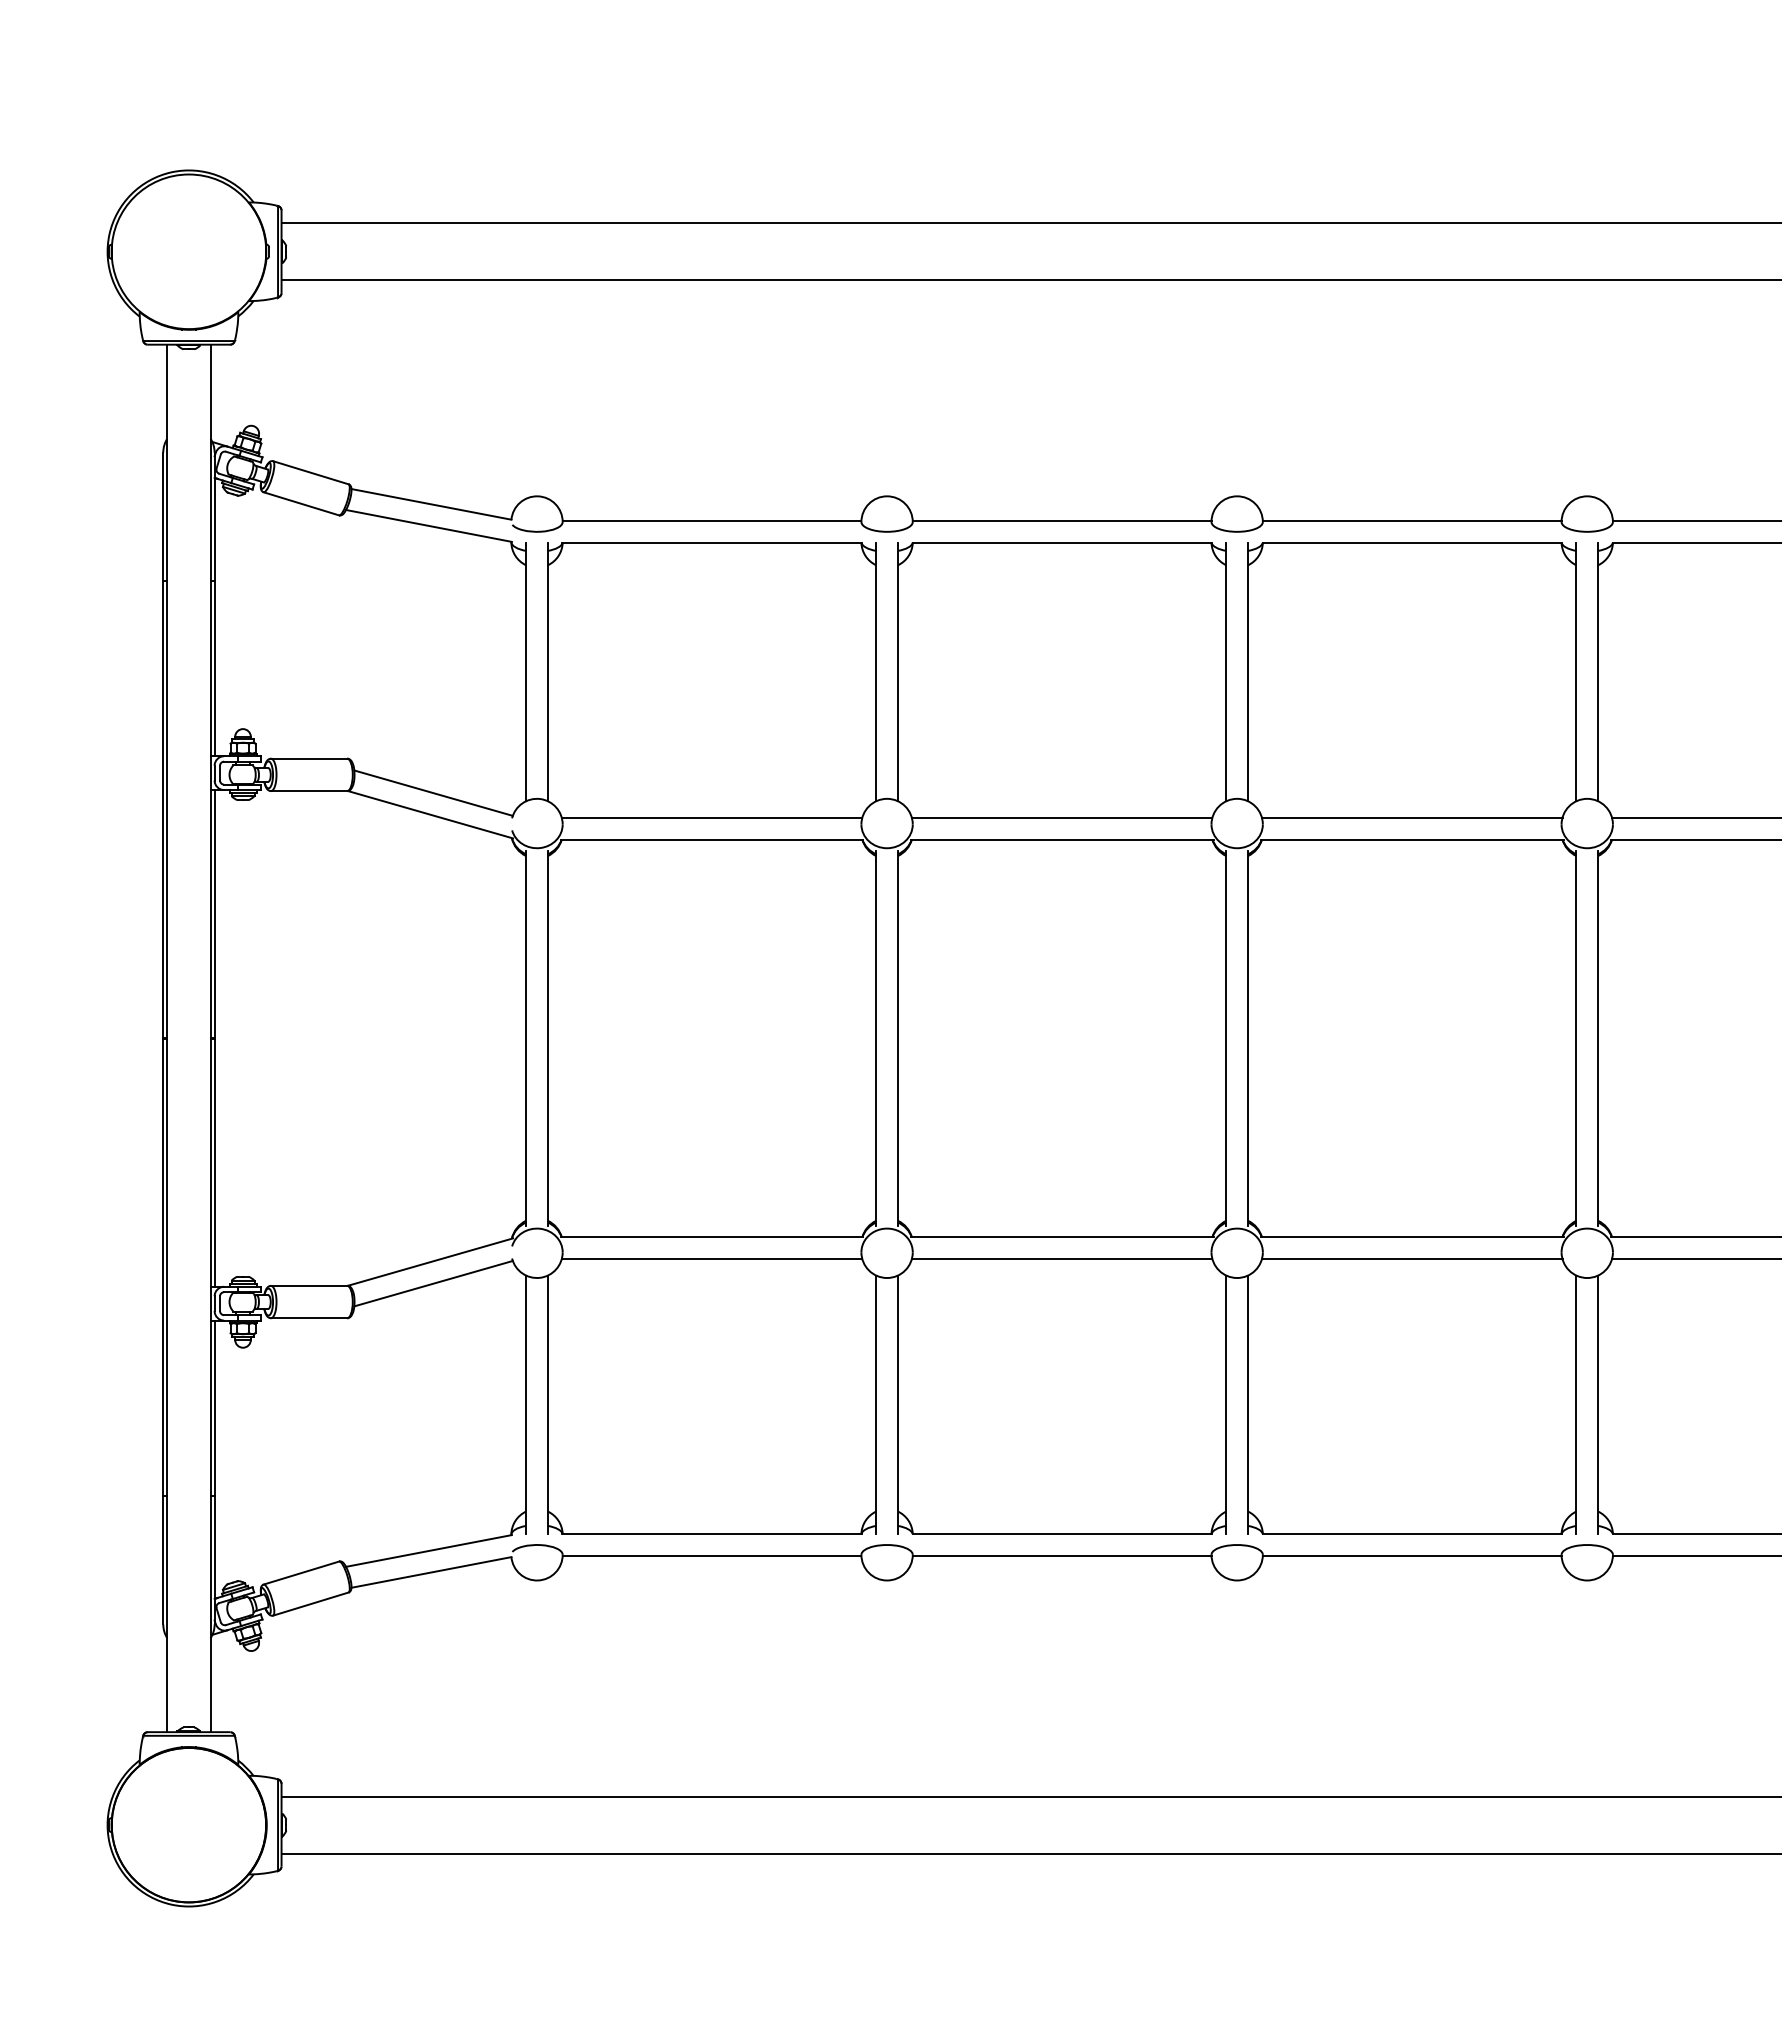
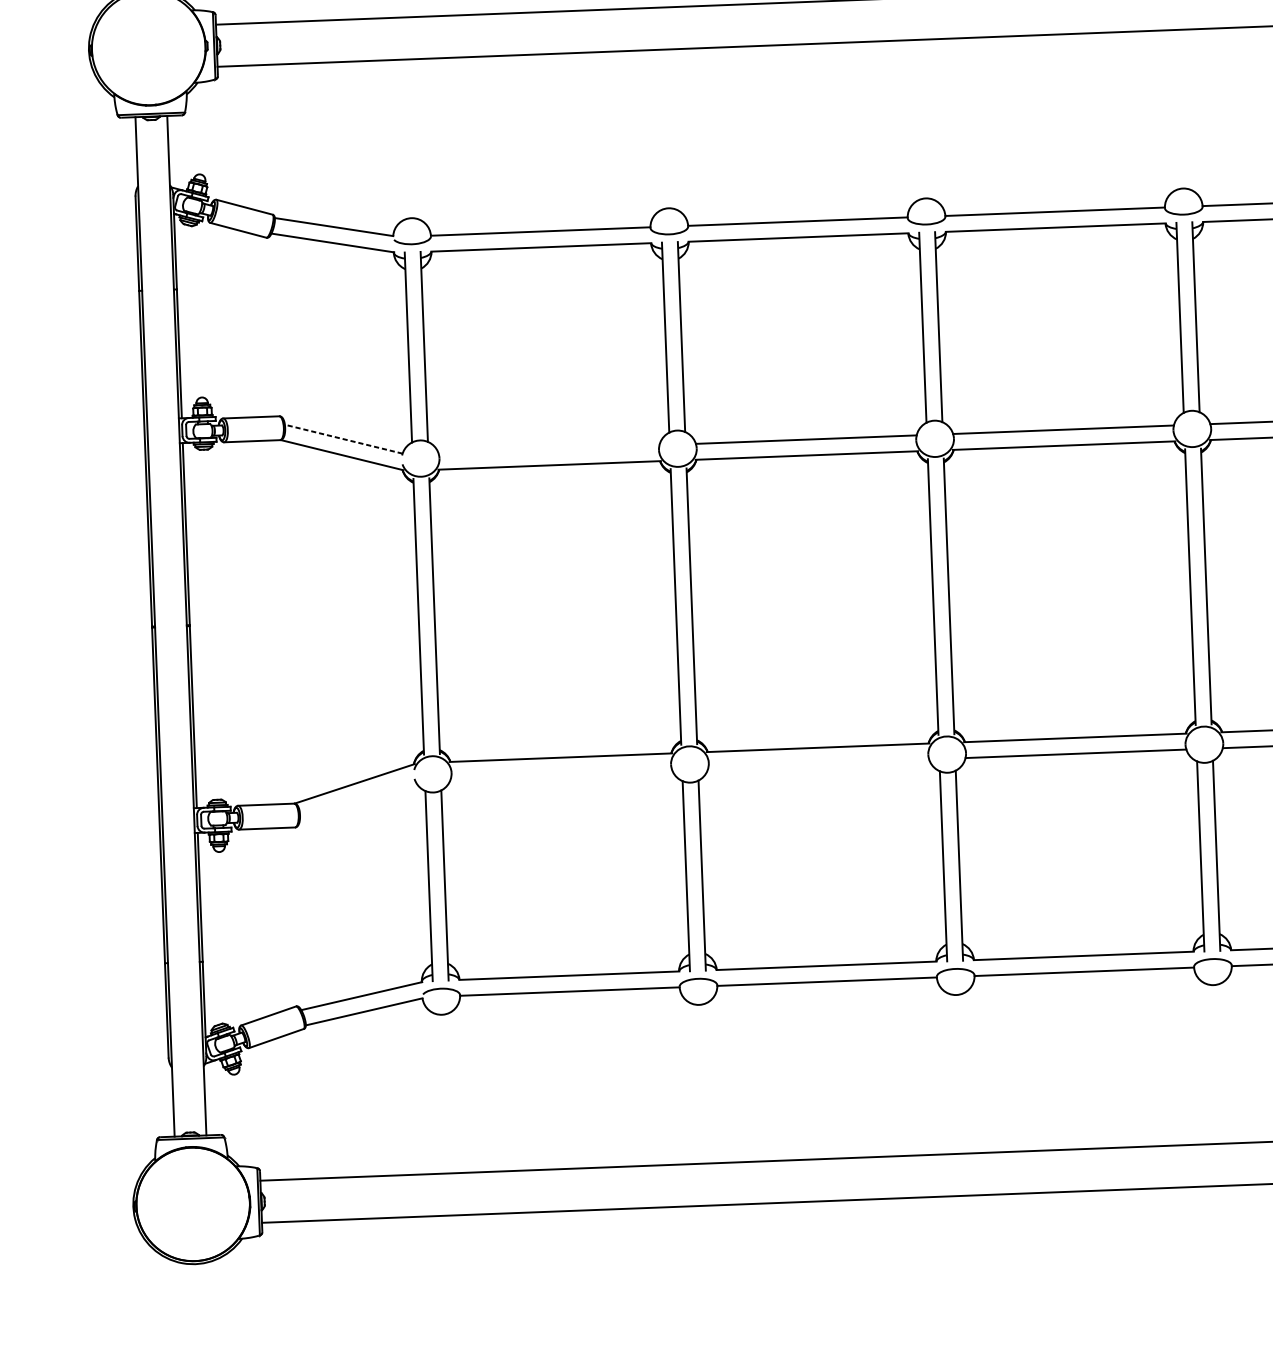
line: (433, 793) -> (343, 439), solid -> dashed
line: (711, 817) -> (548, 449), removed
line: (711, 1258) -> (561, 773), removed
line: (1061, 1258) -> (818, 763), removed
line: (433, 1283) -> (357, 799), removed

